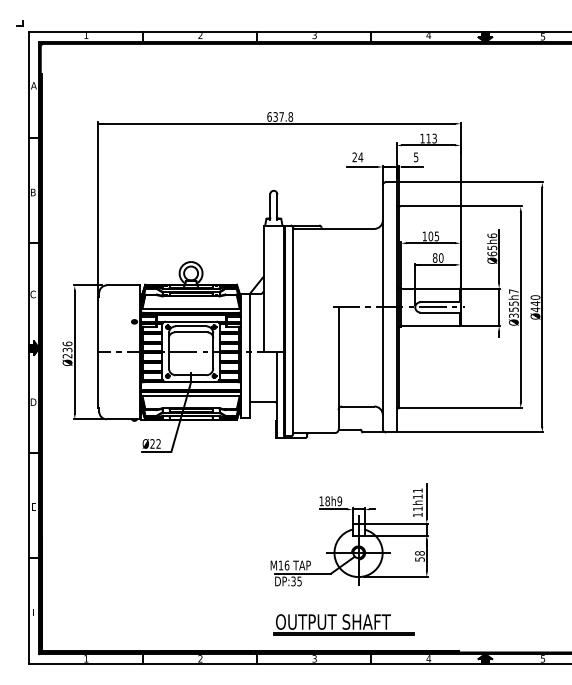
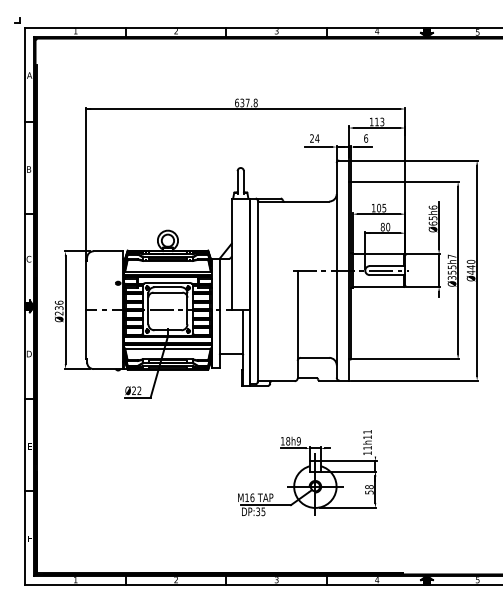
text: (415, 157) -> (365, 138), 5 -> 6
line: (426, 501) -> (375, 441), removed
part: (343, 624) -> (302, 549), removed

